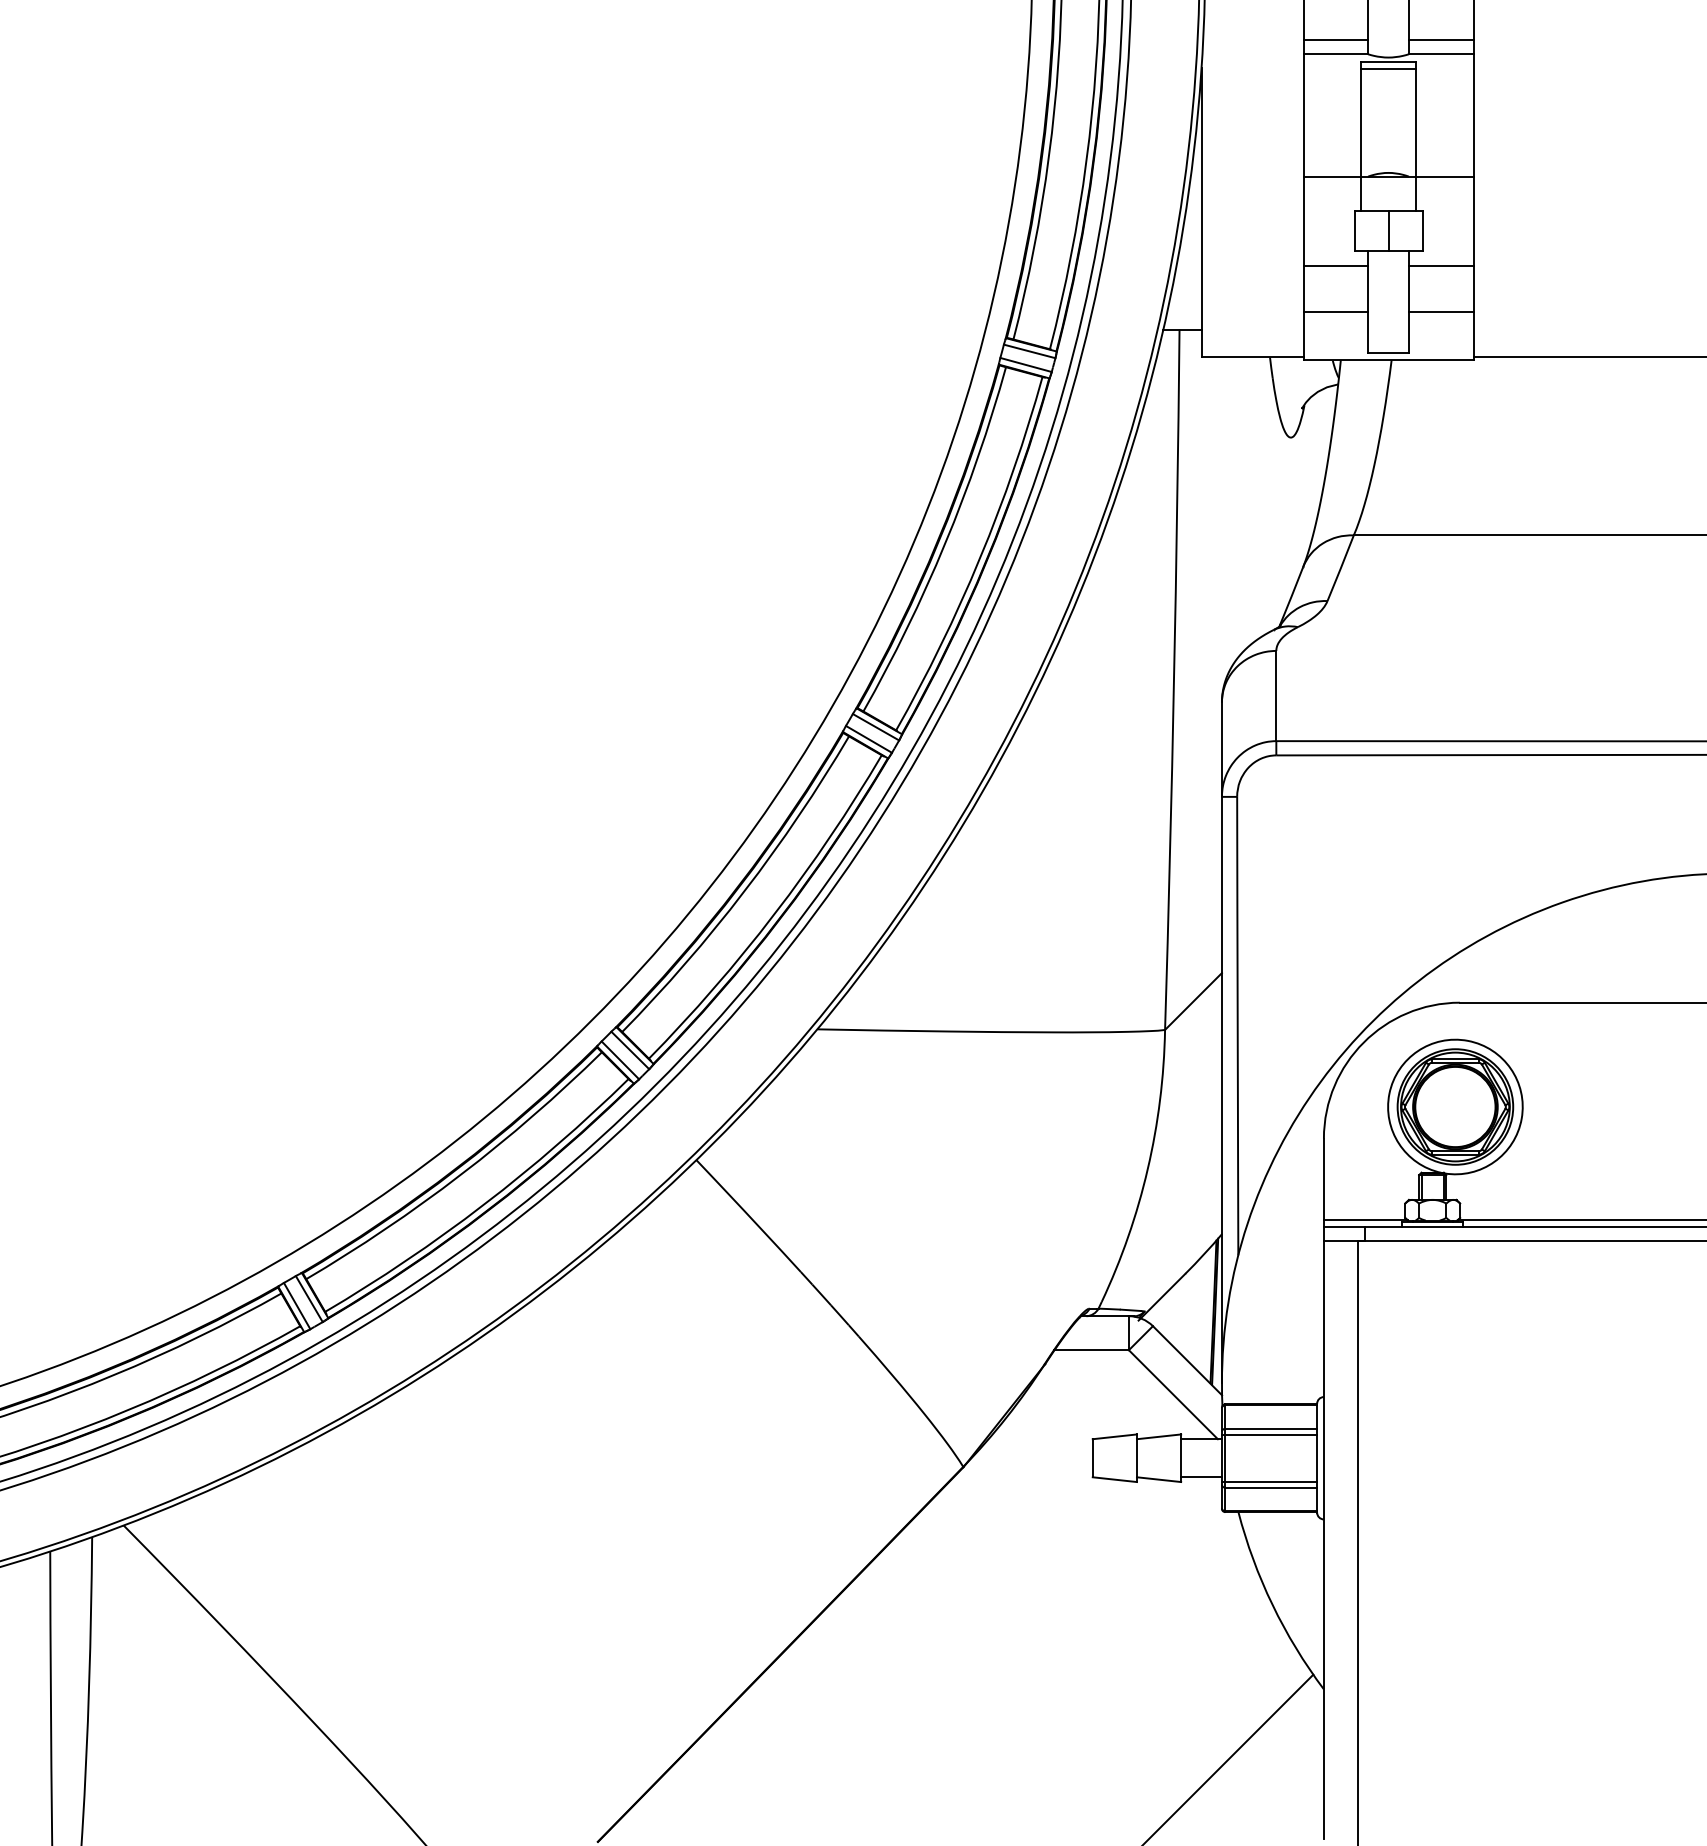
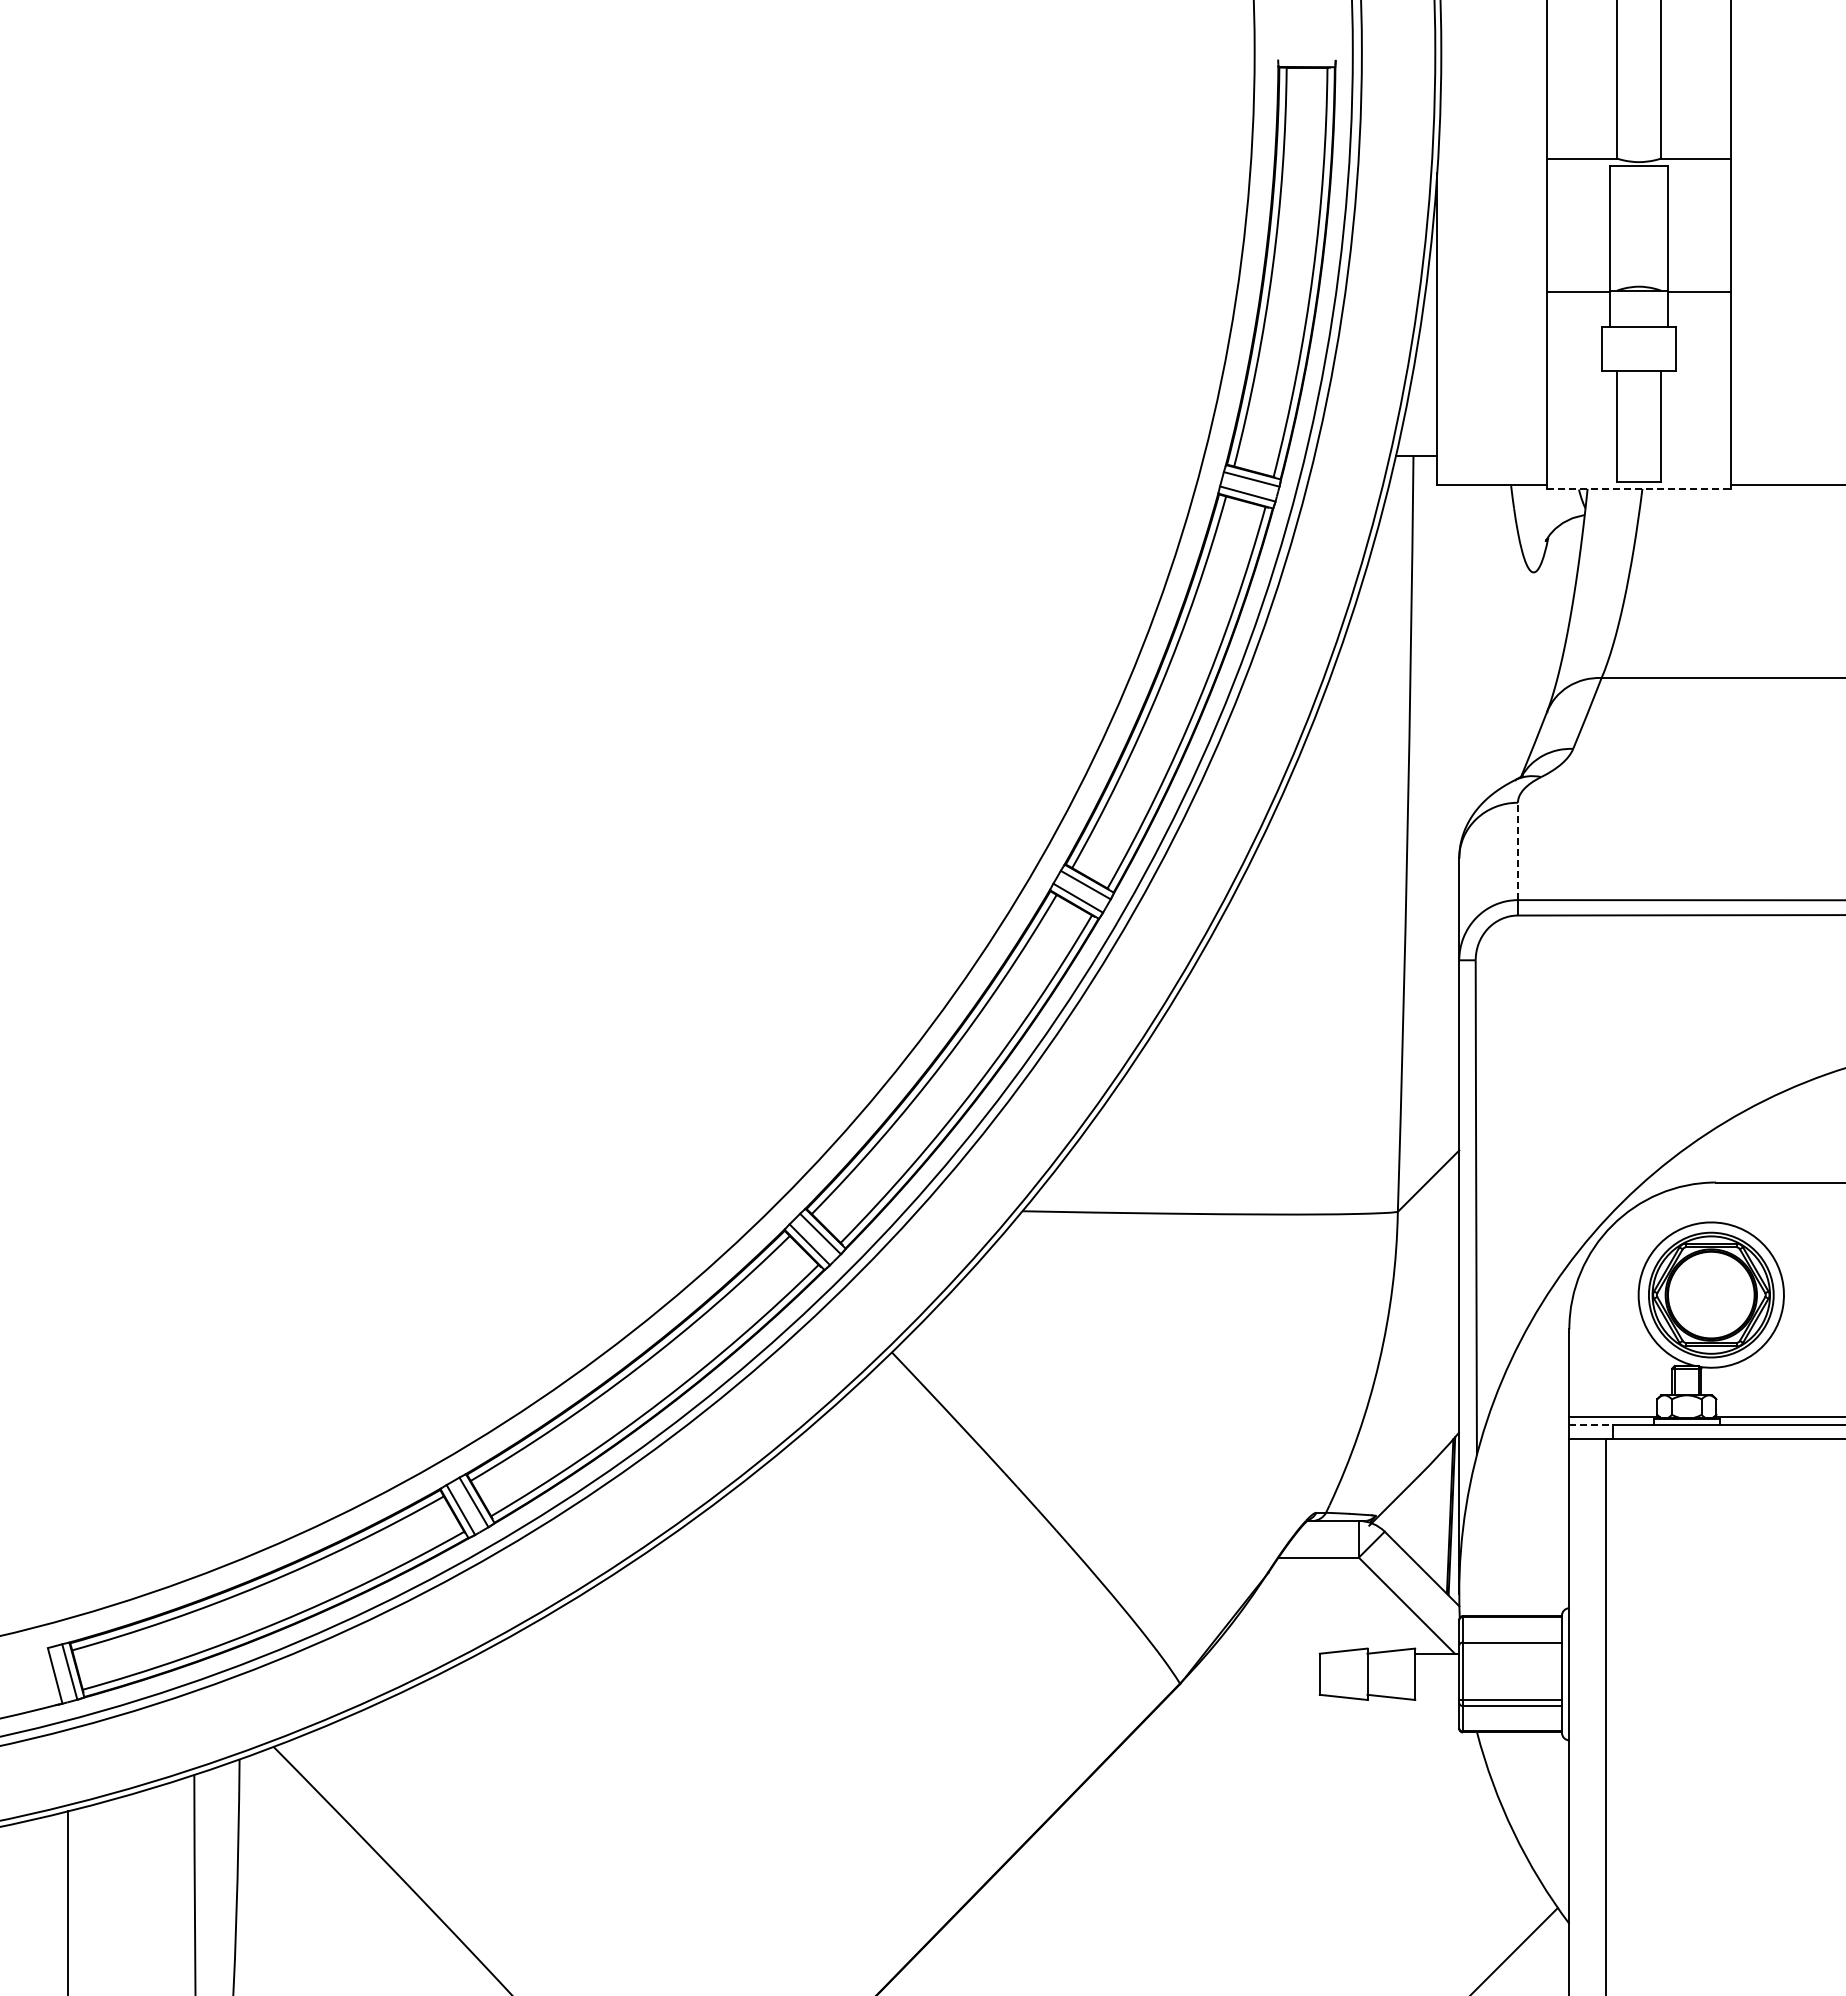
line: (1336, 39) -> (1582, 142), removed
line: (1440, 39) -> (1695, 142), removed
line: (1387, 68) -> (1638, 174), removed
line: (1388, 231) -> (1639, 349), removed
line: (1336, 266) -> (1582, 387), removed
line: (1440, 266) -> (1695, 387), removed
line: (1336, 311) -> (1582, 436), removed
line: (1440, 311) -> (1695, 436), removed
line: (1388, 359) -> (1639, 488), solid -> dashed
line: (1275, 696) -> (1517, 851), solid -> dashed
line: (1344, 1226) -> (1591, 1424), solid -> dashed
line: (1269, 1434) -> (1510, 1648), removed
line: (1201, 1476) -> (1437, 1694), removed

